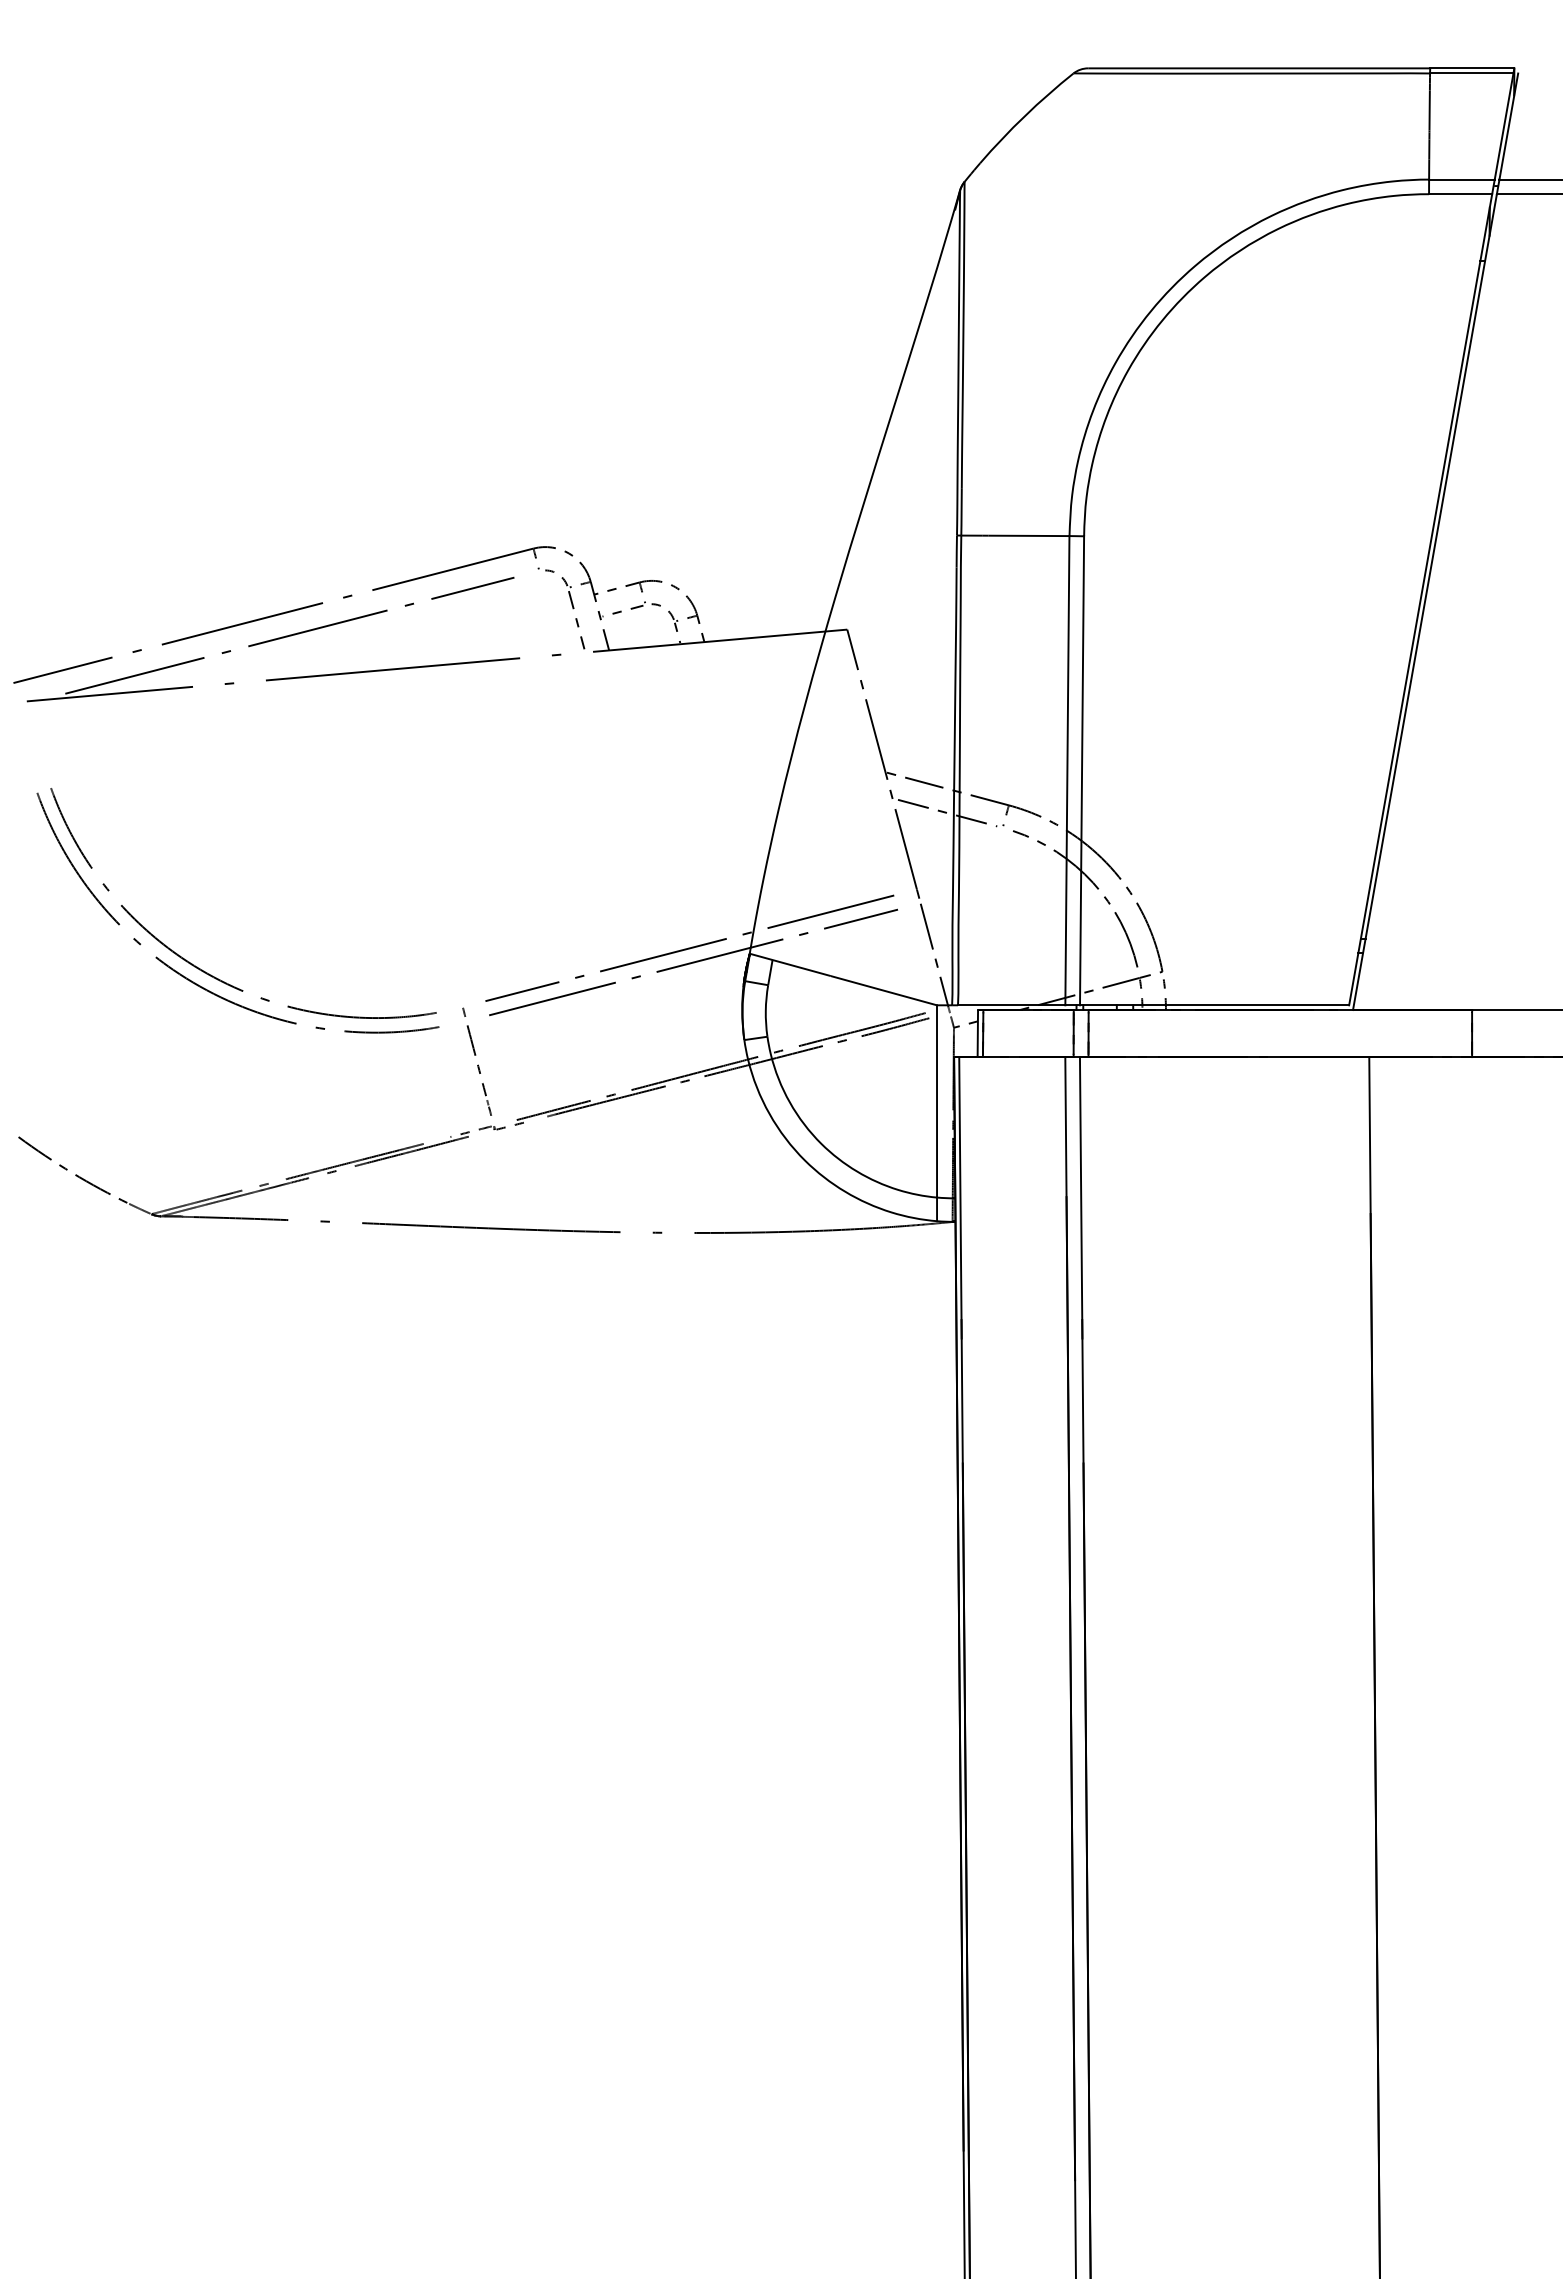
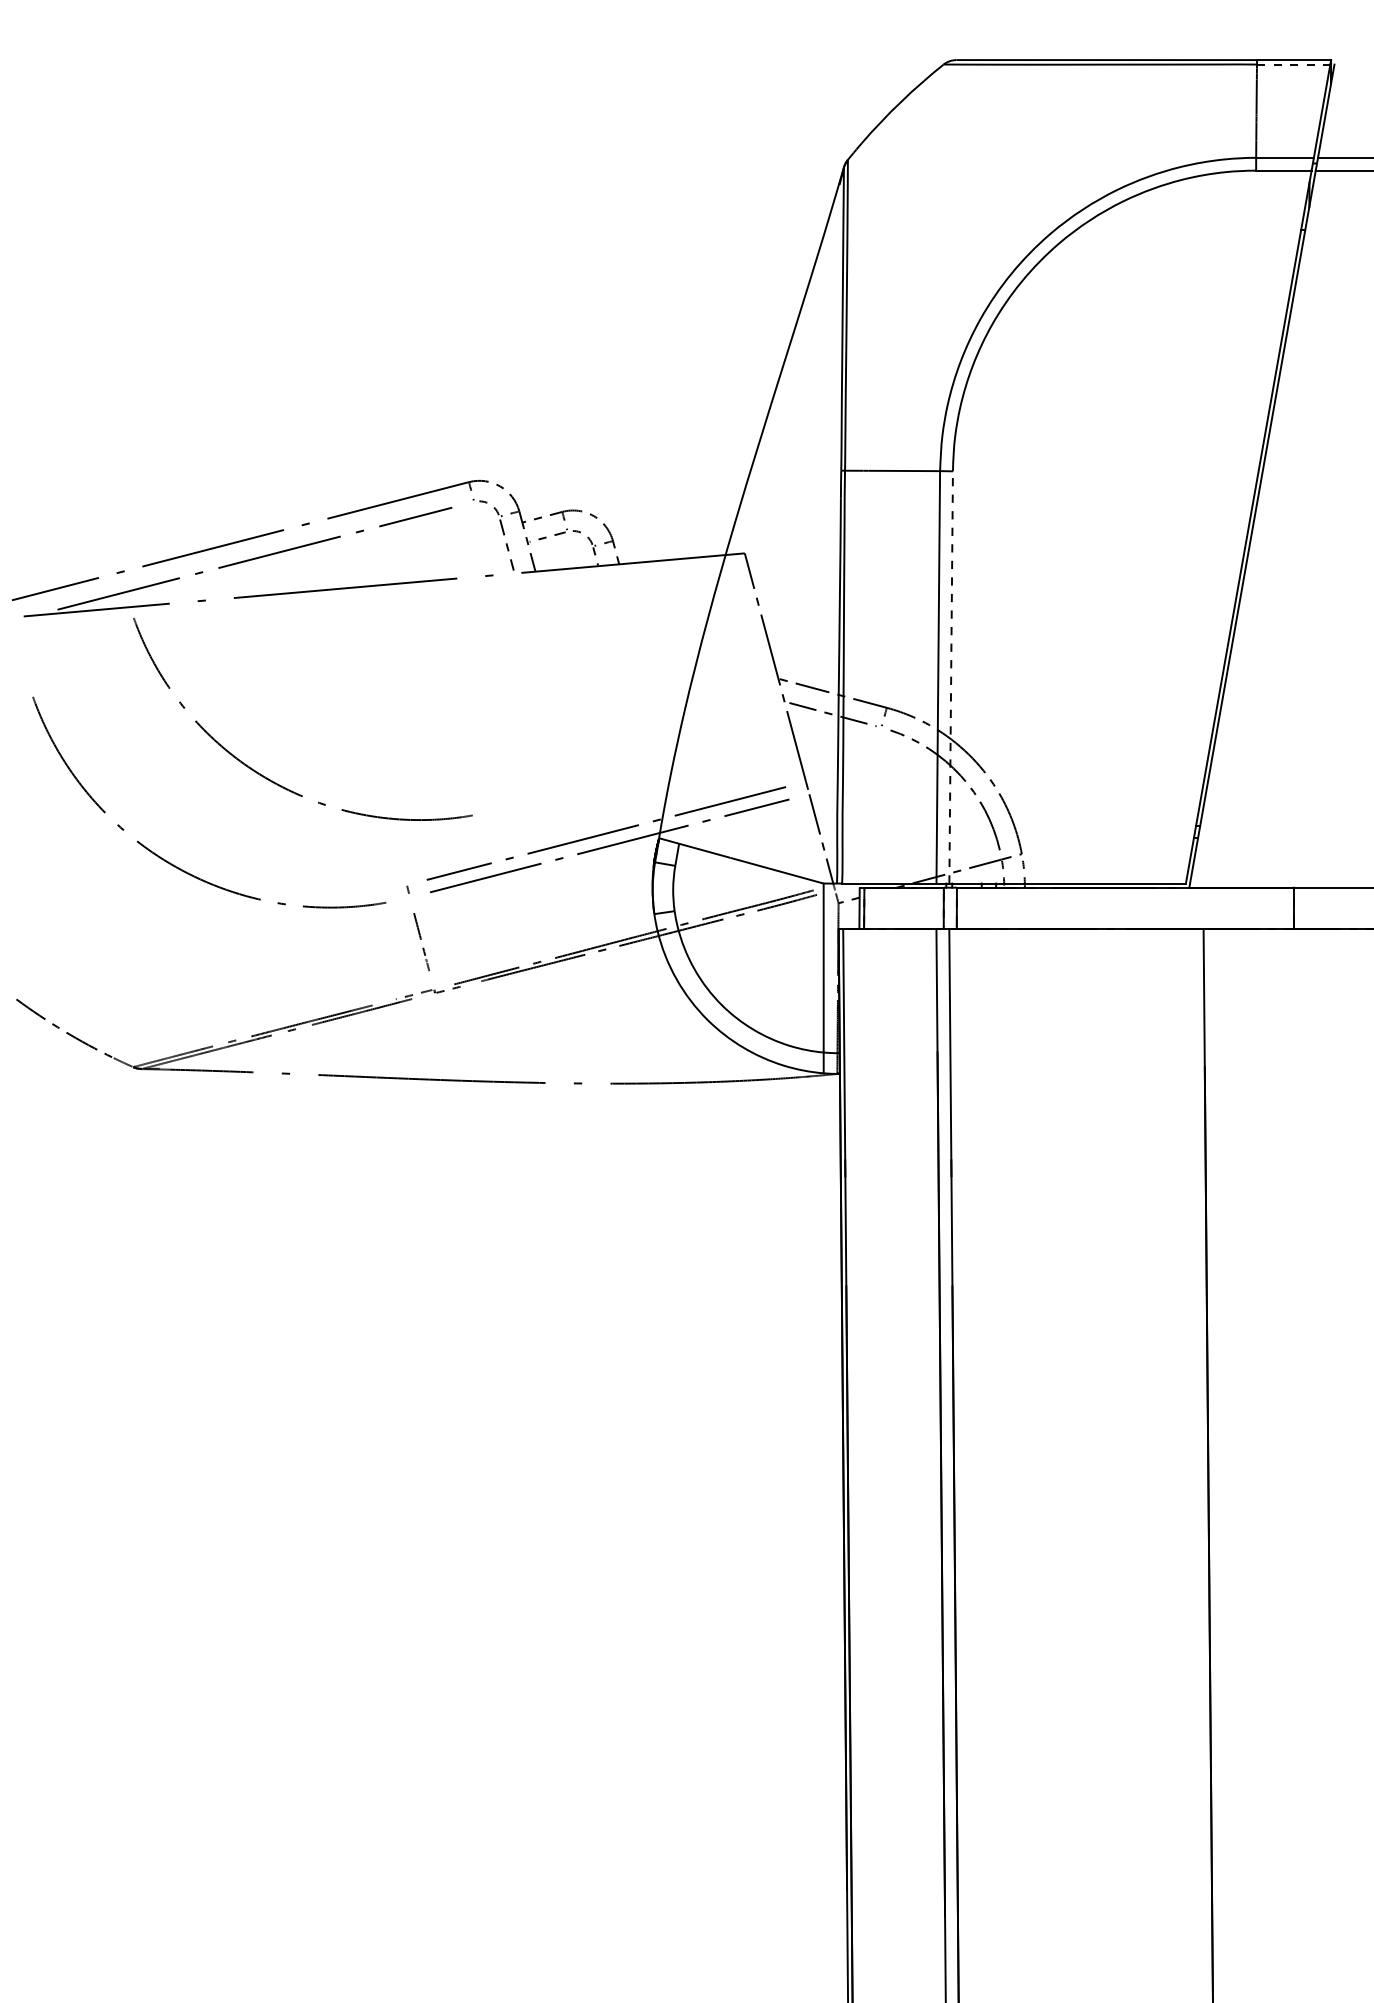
line: (1471, 73) -> (1293, 64), solid -> dashed
line: (1082, 770) -> (951, 677), solid -> dashed
curve: (202, 969) -> (266, 777), moved
part: (478, 1070) -> (420, 940), size x0.7

